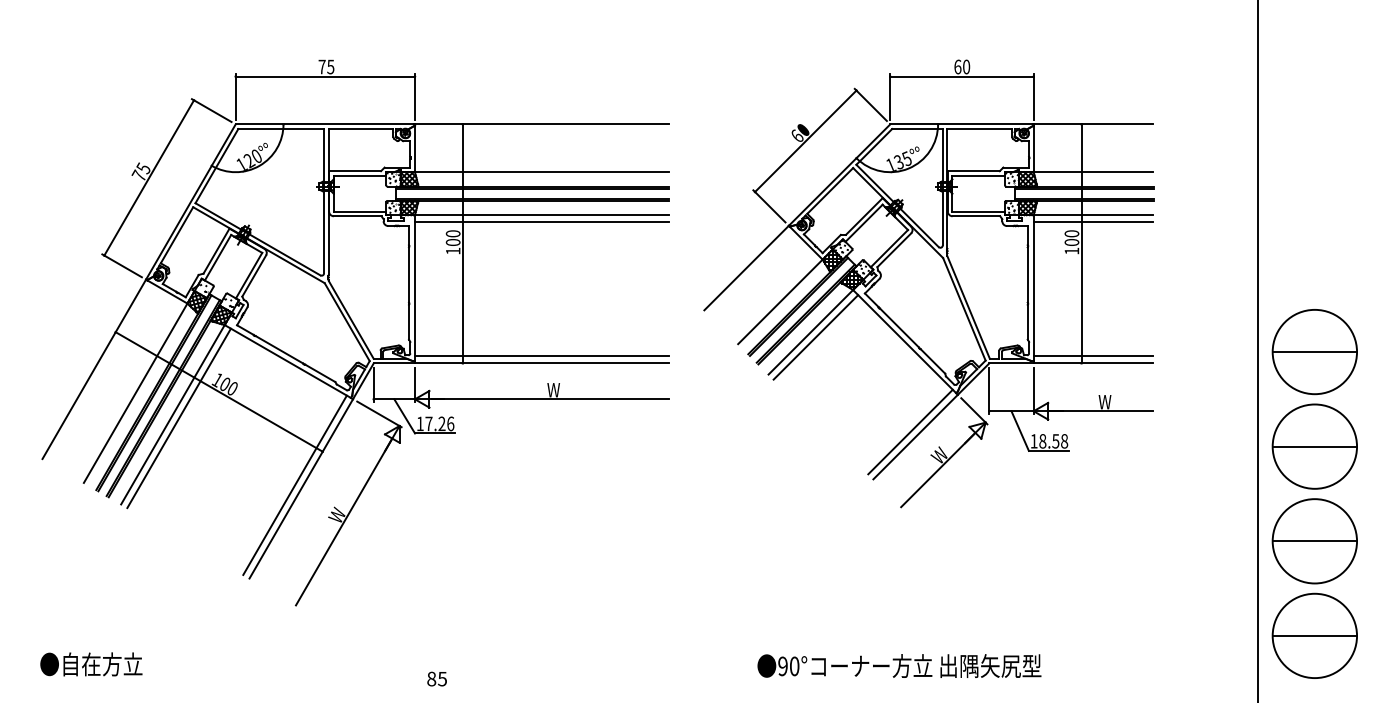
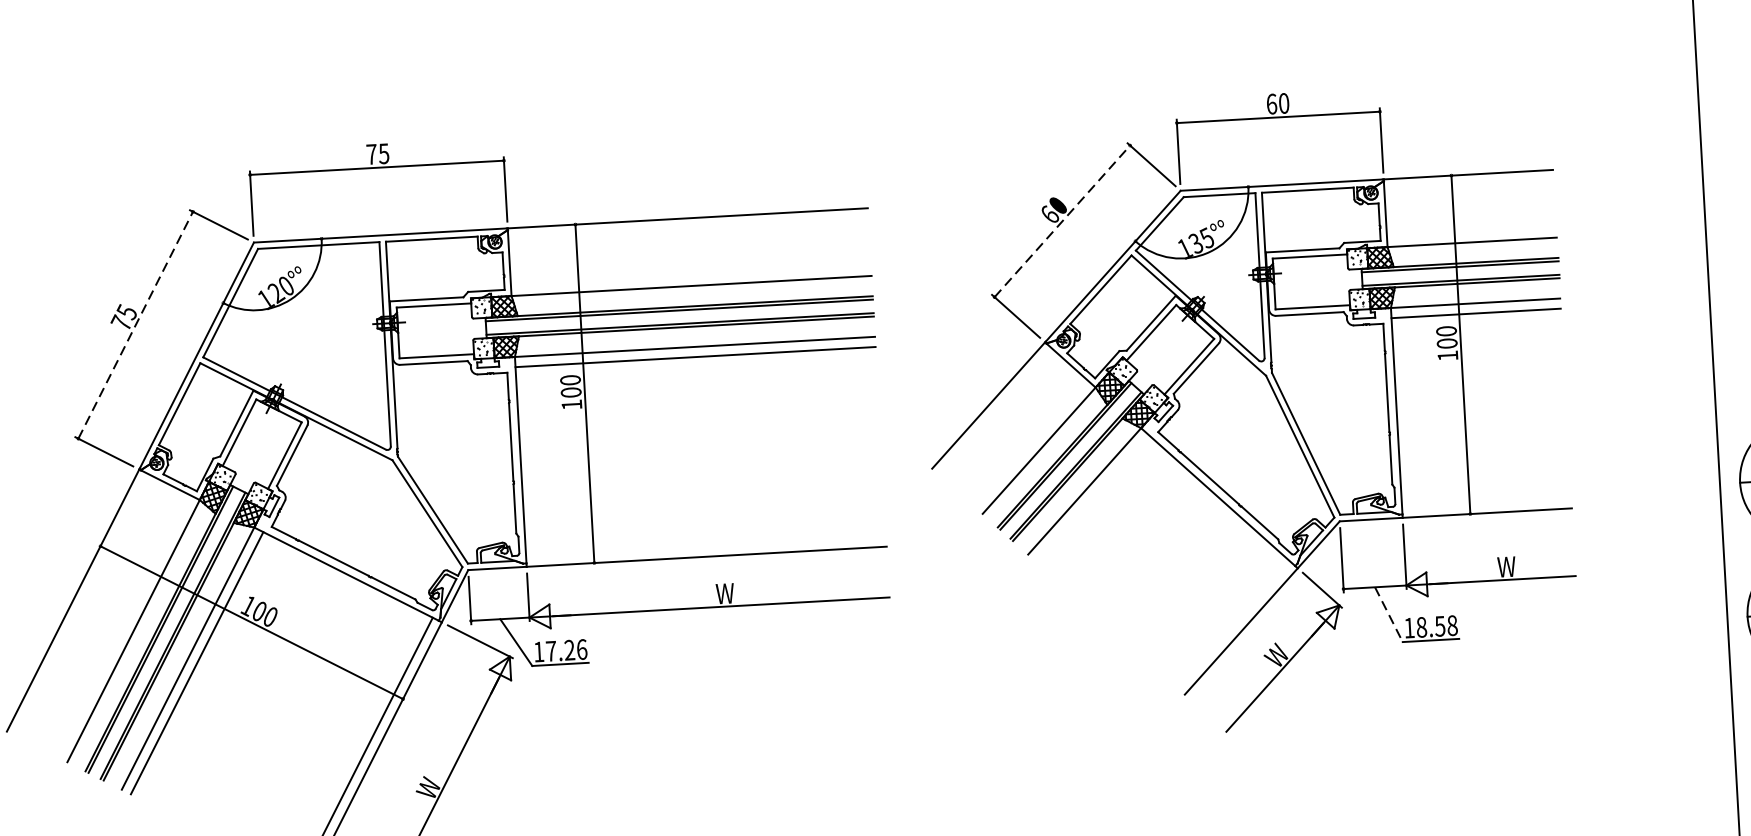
line: (805, 141) -> (1062, 221), solid -> dashed
line: (149, 177) -> (136, 324), solid -> dashed
line: (815, 337) -> (1091, 498), removed
line: (541, 356) -> (705, 546), removed
line: (1093, 356) -> (1486, 503), removed
line: (910, 431) -> (1233, 623), removed
line: (1020, 431) -> (1389, 615), solid -> dashed

